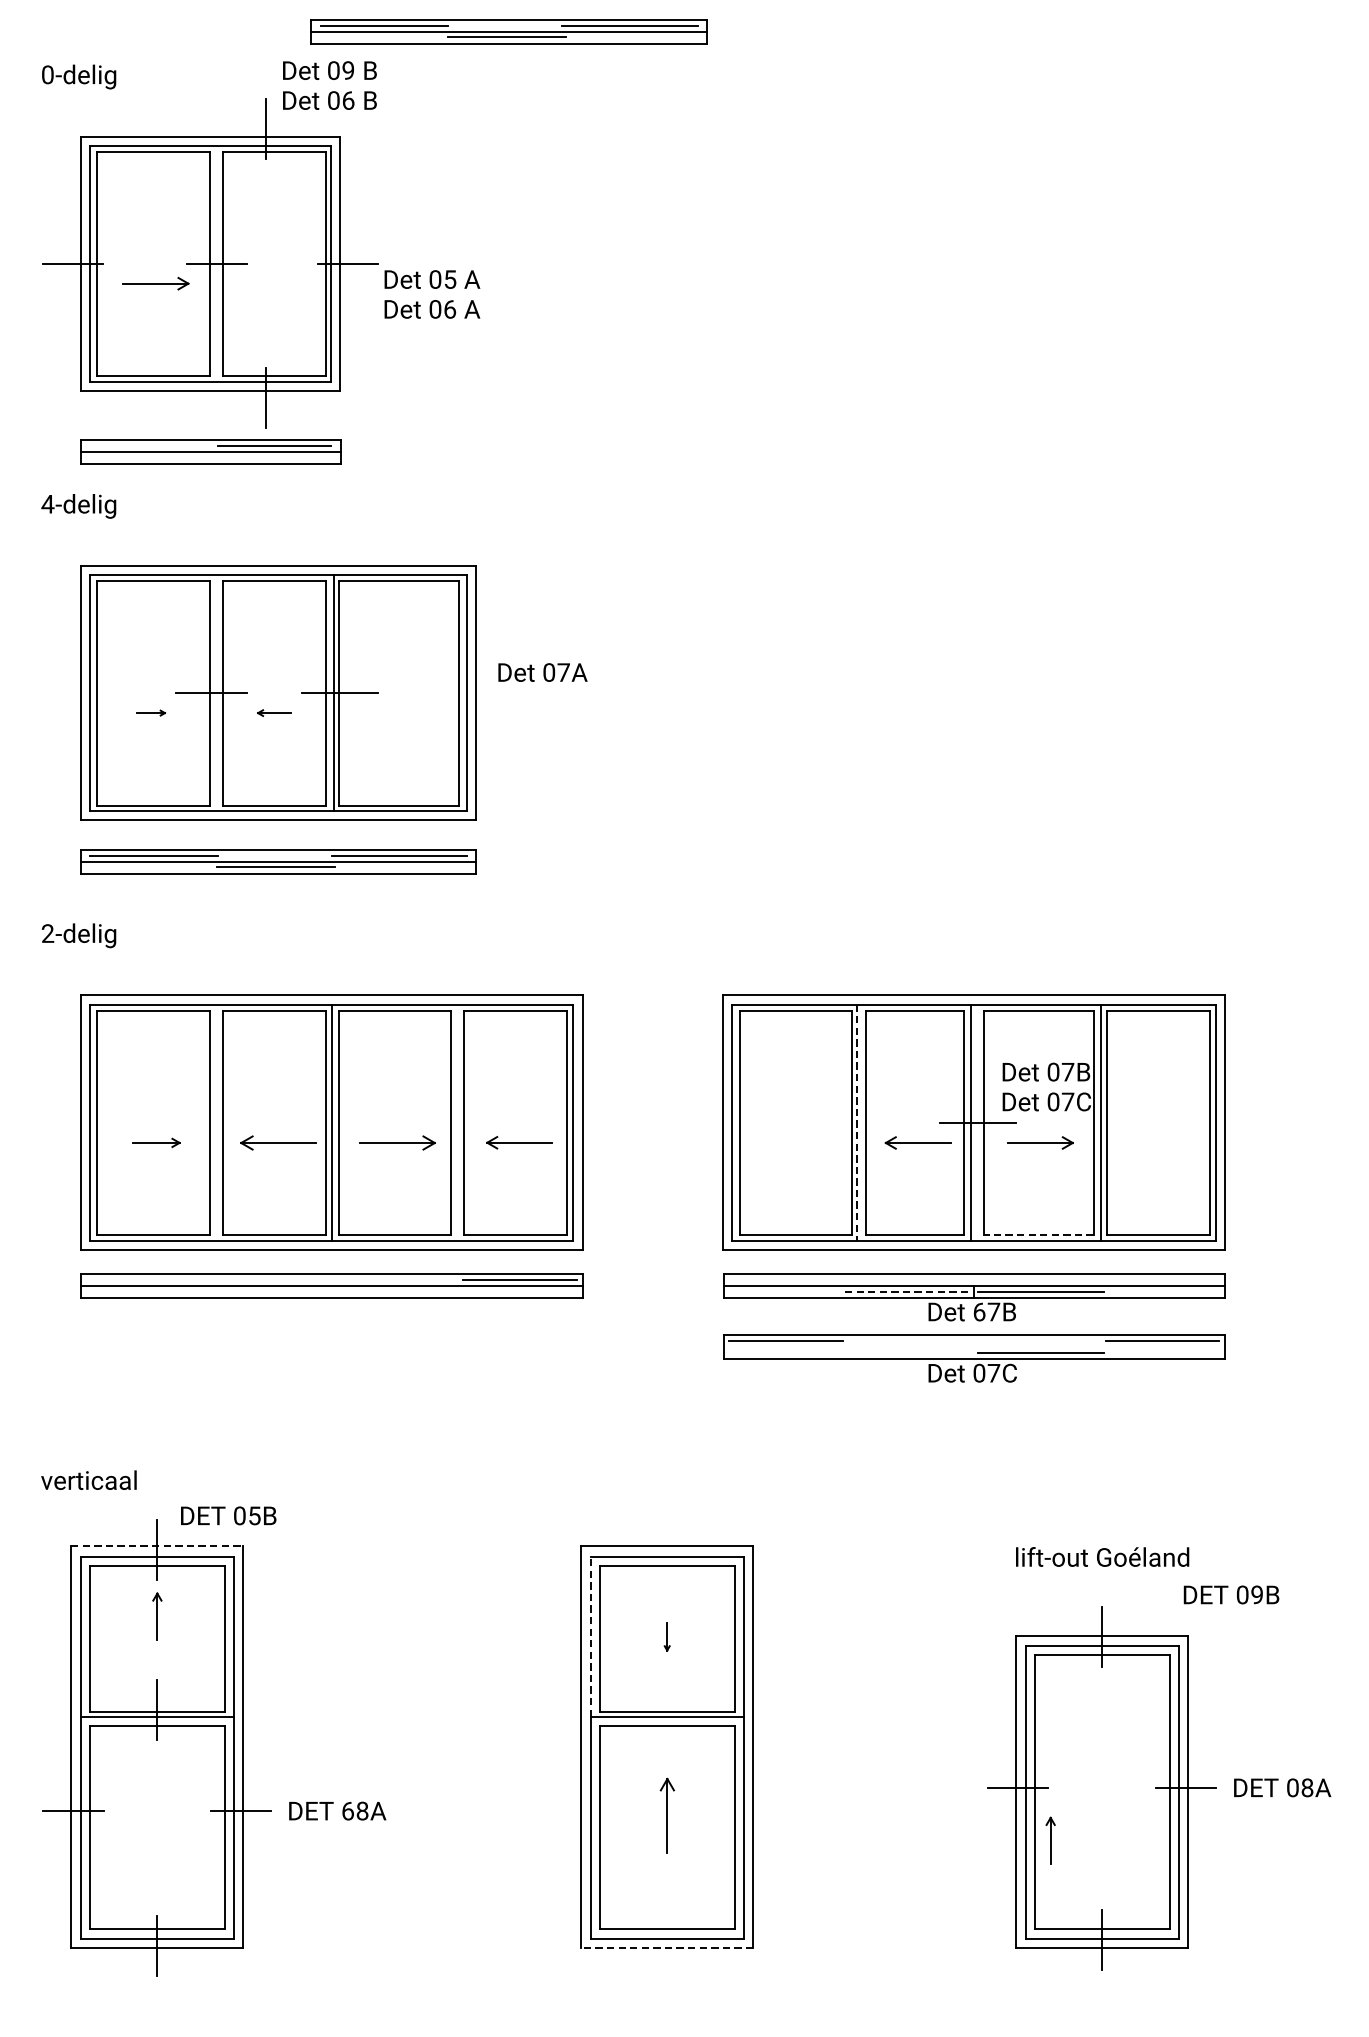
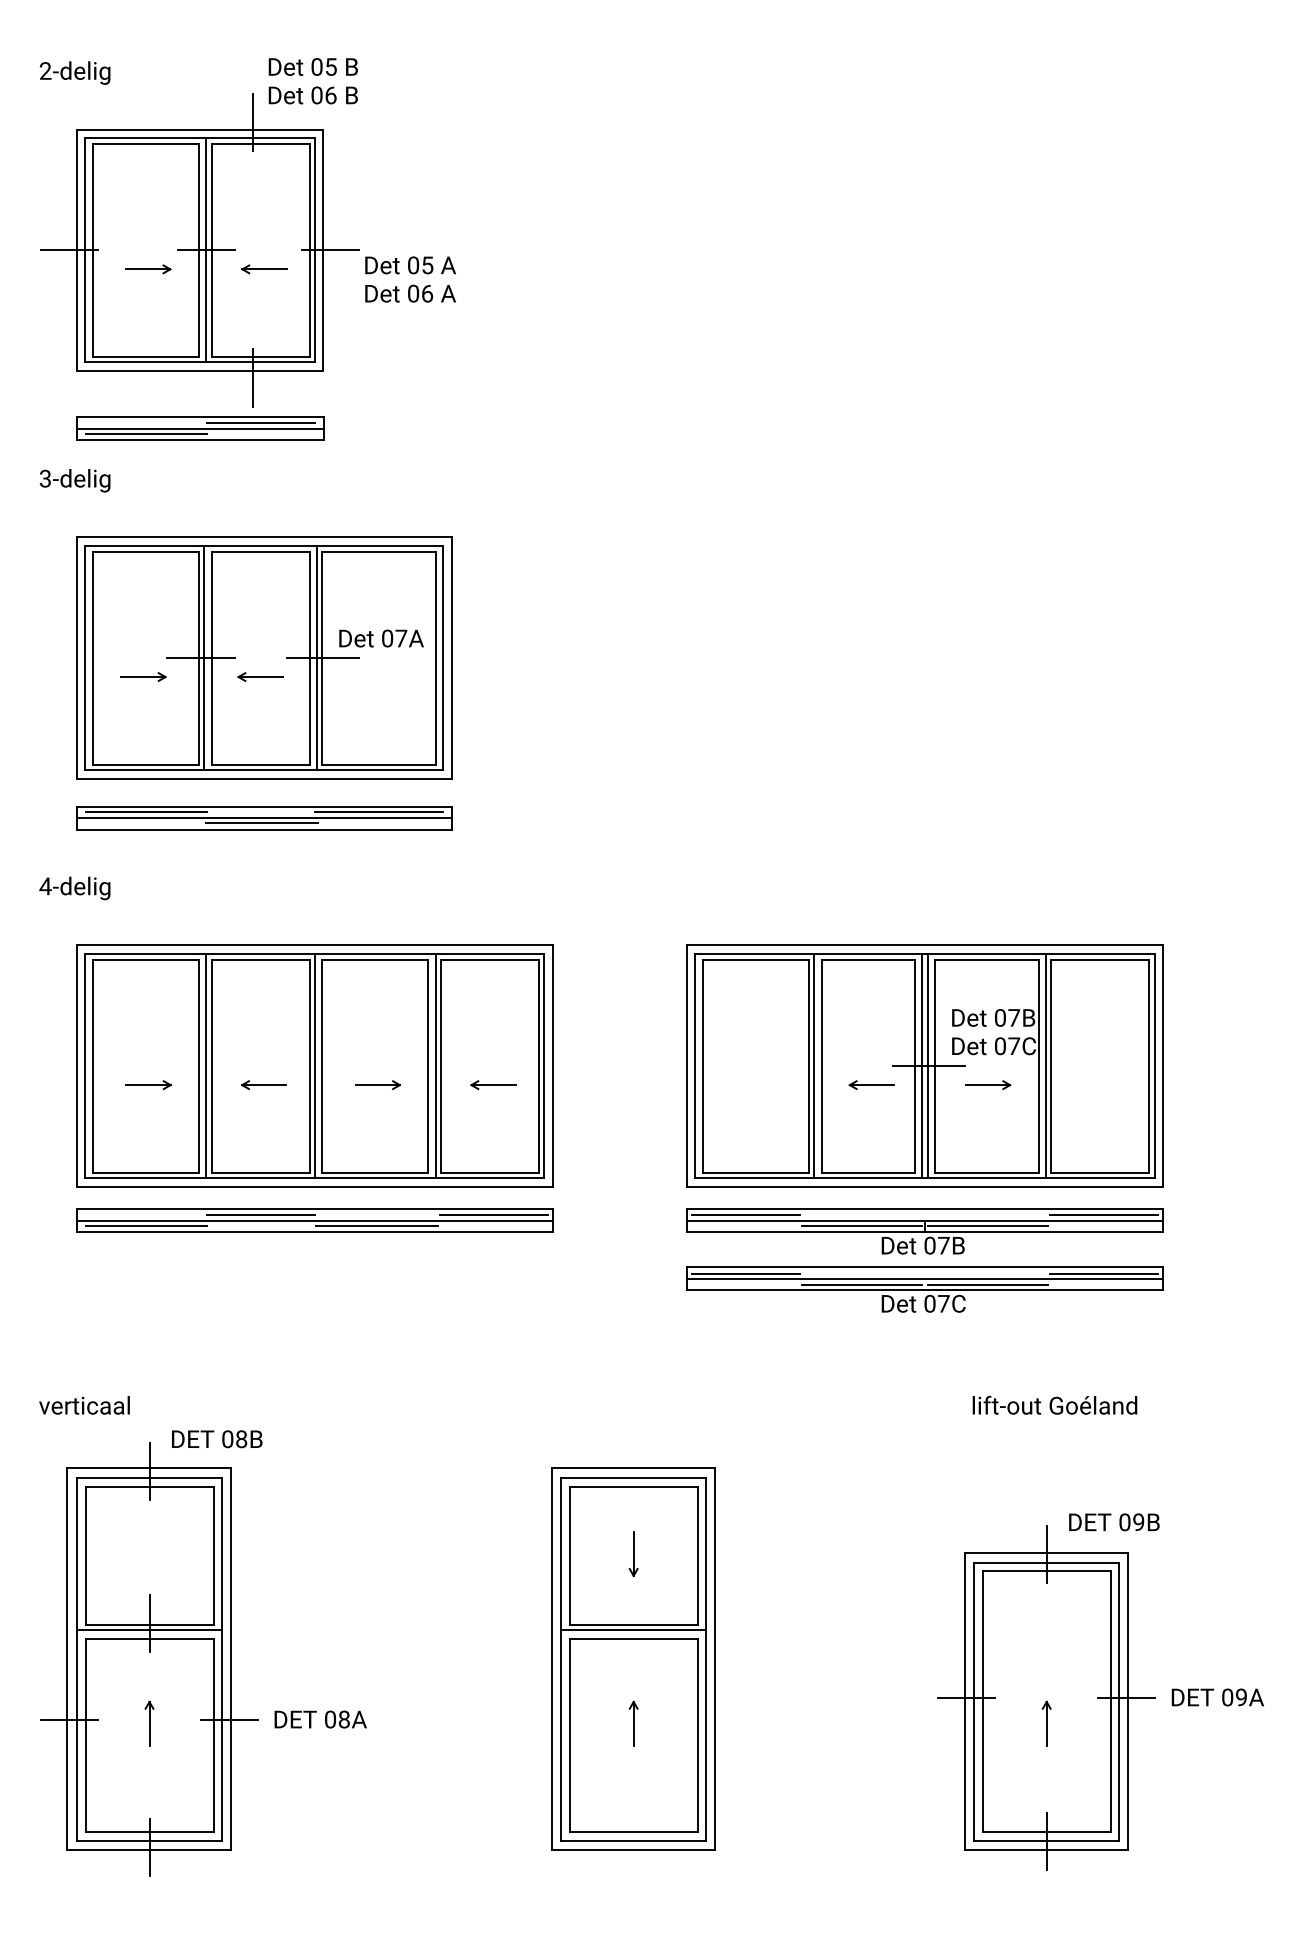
part: (509, 32) -> (483, 30), removed
text: (348, 70) -> (330, 66), 09 -> 05
text: (47, 74) -> (45, 70), 0-delig -> 2-delig
line: (217, 263) -> (206, 250), added
part: (156, 283) -> (148, 269), size x0.71
part: (278, 283) -> (264, 269), added
line: (153, 457) -> (145, 434), added
text: (47, 504) -> (45, 478), 4-delig -> 3-delig
text: (542, 672) -> (381, 638), moved
line: (214, 693) -> (203, 658), added
part: (151, 712) -> (143, 676), size x1.67
part: (274, 712) -> (260, 676), size x1.43
text: (47, 933) -> (45, 886), 2-delig -> 4-delig
line: (217, 1122) -> (206, 1065), added
line: (458, 1122) -> (435, 1065), added
line: (977, 1122) -> (928, 1065), added
line: (857, 1123) -> (814, 1066), dashed -> solid
part: (277, 1142) -> (263, 1084), size x0.62
part: (397, 1142) -> (377, 1084), size x0.62
part: (917, 1142) -> (871, 1084), size x0.71
part: (1041, 1142) -> (988, 1084), size x0.71
part: (519, 1143) -> (493, 1085), size x0.71
line: (1038, 1234) -> (986, 1172), dashed -> solid
line: (274, 1280) -> (260, 1215), added
line: (786, 1280) -> (746, 1215), added
line: (1162, 1280) -> (1103, 1215), added
line: (153, 1291) -> (145, 1226), added
line: (396, 1291) -> (376, 1226), added
line: (908, 1291) -> (862, 1226), dashed -> solid
text: (978, 1311) -> (929, 1245), 67B -> 07B
line: (974, 1346) -> (925, 1278), added
line: (907, 1352) -> (861, 1284), added
text: (254, 1516) -> (241, 1439), 05B -> 08B
line: (157, 1546) -> (149, 1468), dashed -> solid
text: (1102, 1556) -> (1054, 1404), moved
text: (1231, 1595) -> (1114, 1522), moved
part: (157, 1616) -> (149, 1723), moved
part: (667, 1636) -> (633, 1553), size x1.67
line: (590, 1637) -> (560, 1554), dashed -> solid
text: (1307, 1787) -> (1241, 1697), 08A -> 09A
text: (348, 1811) -> (330, 1719), 68A -> 08A
part: (667, 1815) -> (633, 1723), size x0.62
part: (1050, 1840) -> (1046, 1723), moved
line: (667, 1947) -> (633, 1849), dashed -> solid

